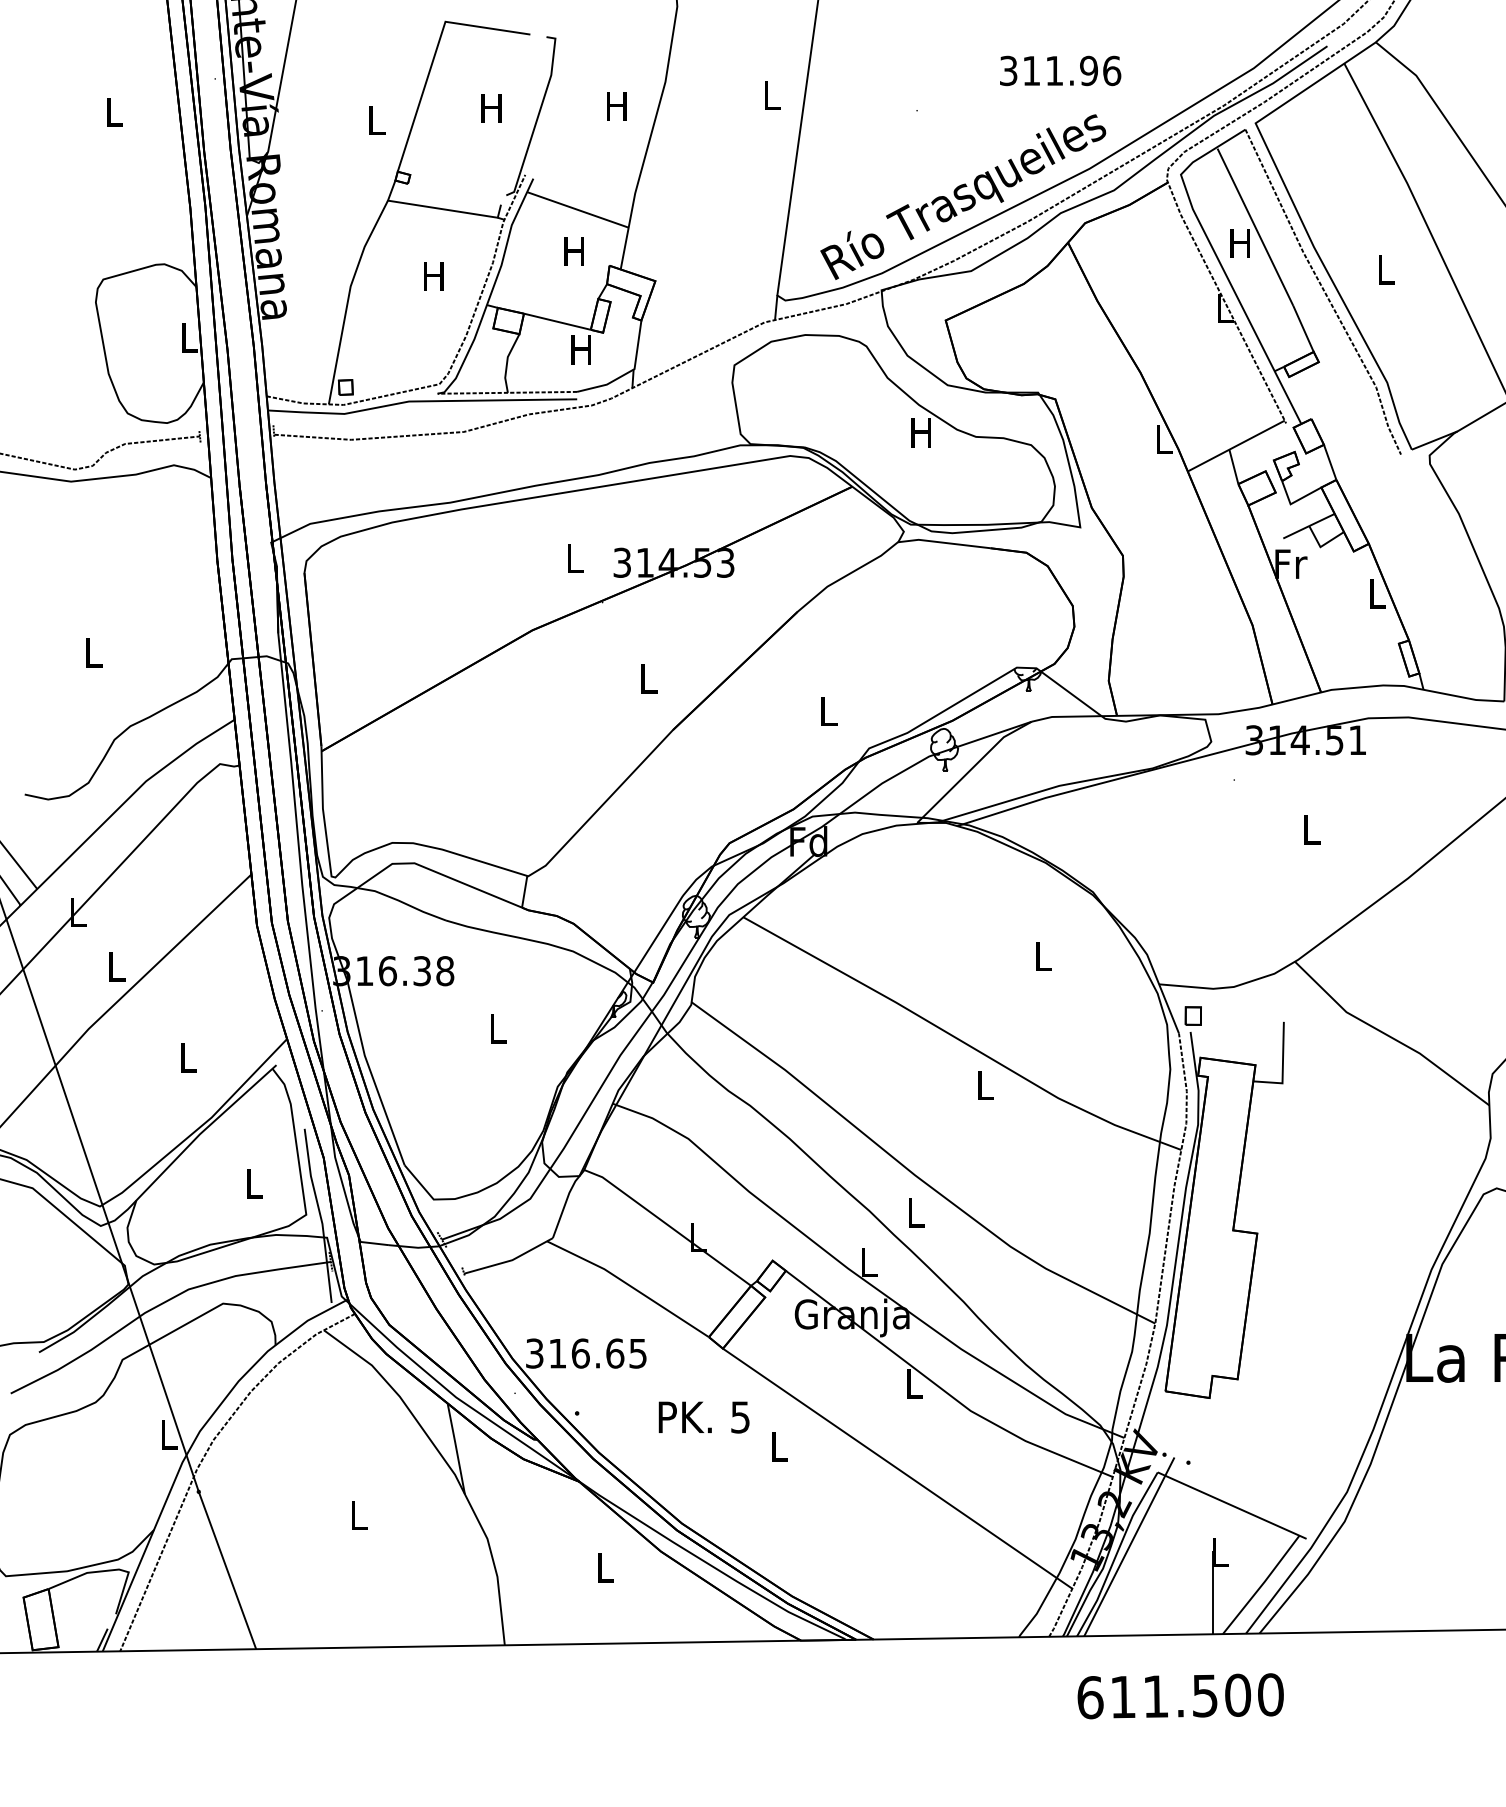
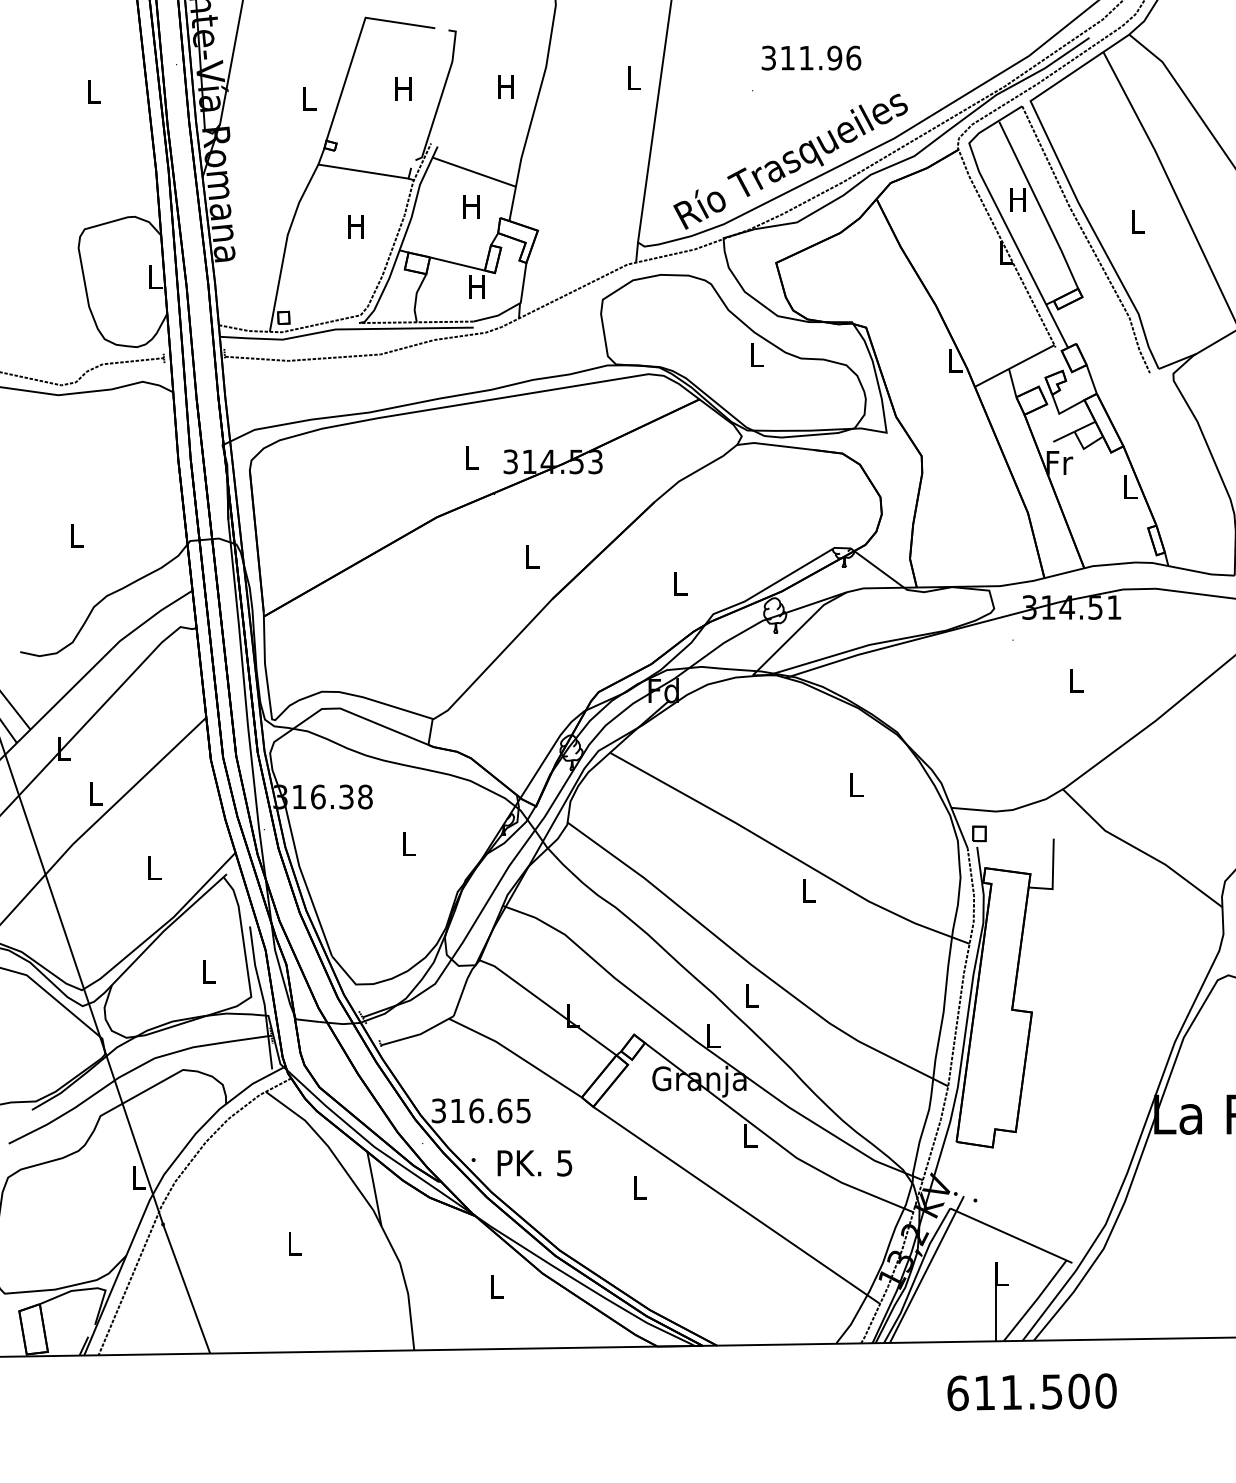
text: (1060, 70) -> (811, 57), moved
text: (920, 432) -> (755, 354), H -> L
text: (703, 1417) -> (534, 1163), moved
text: (1180, 1696) -> (1031, 1392), moved

